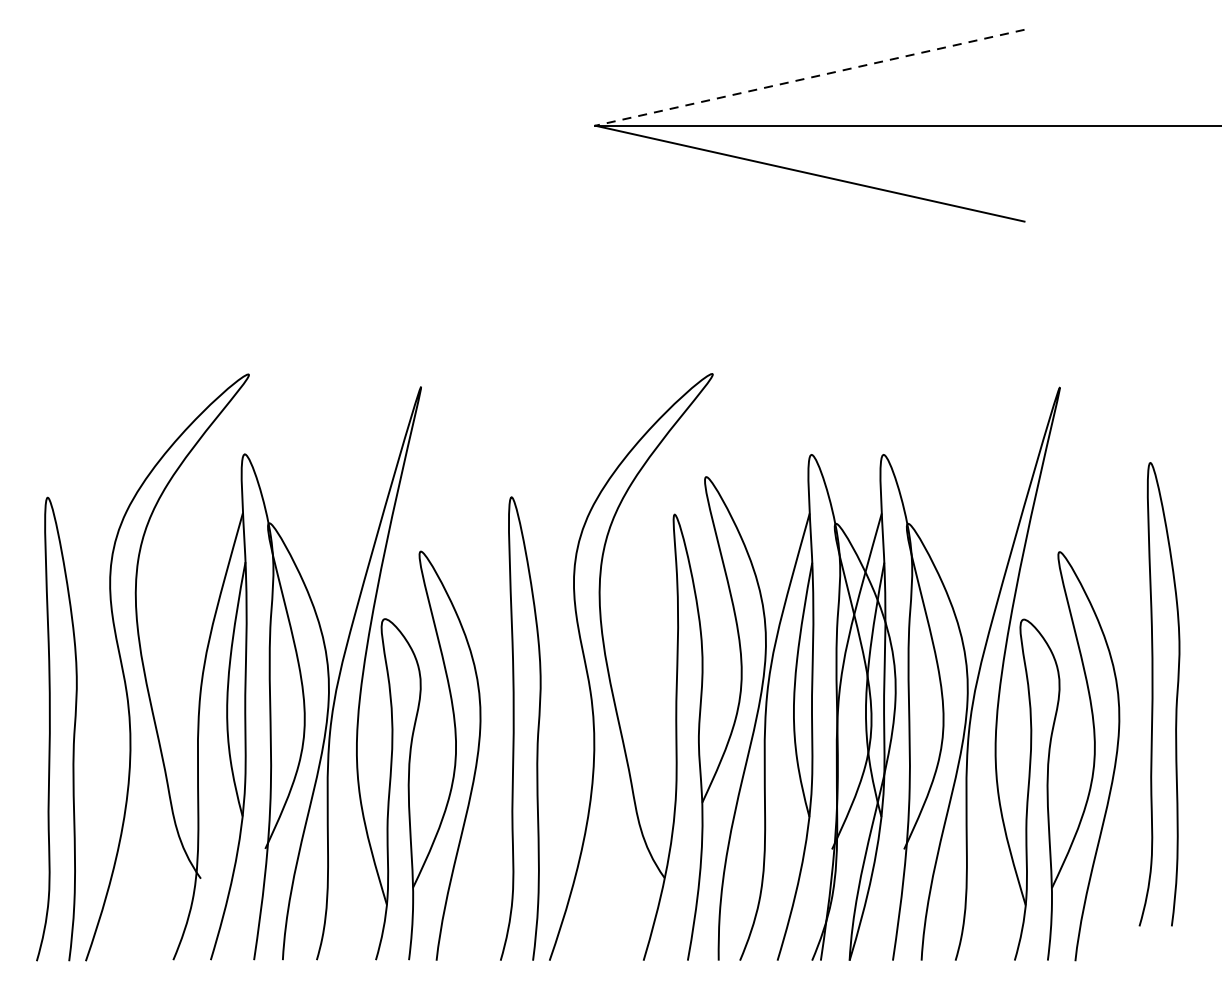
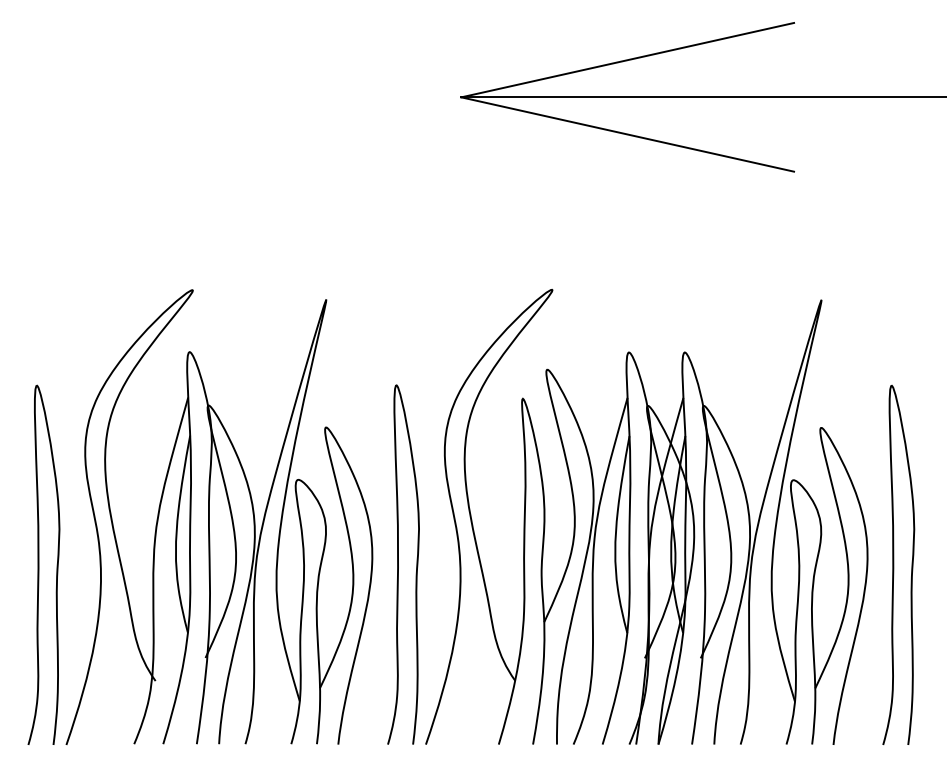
line: (809, 78) -> (627, 60), dashed -> solid
curve: (1154, 693) -> (894, 564), moved

